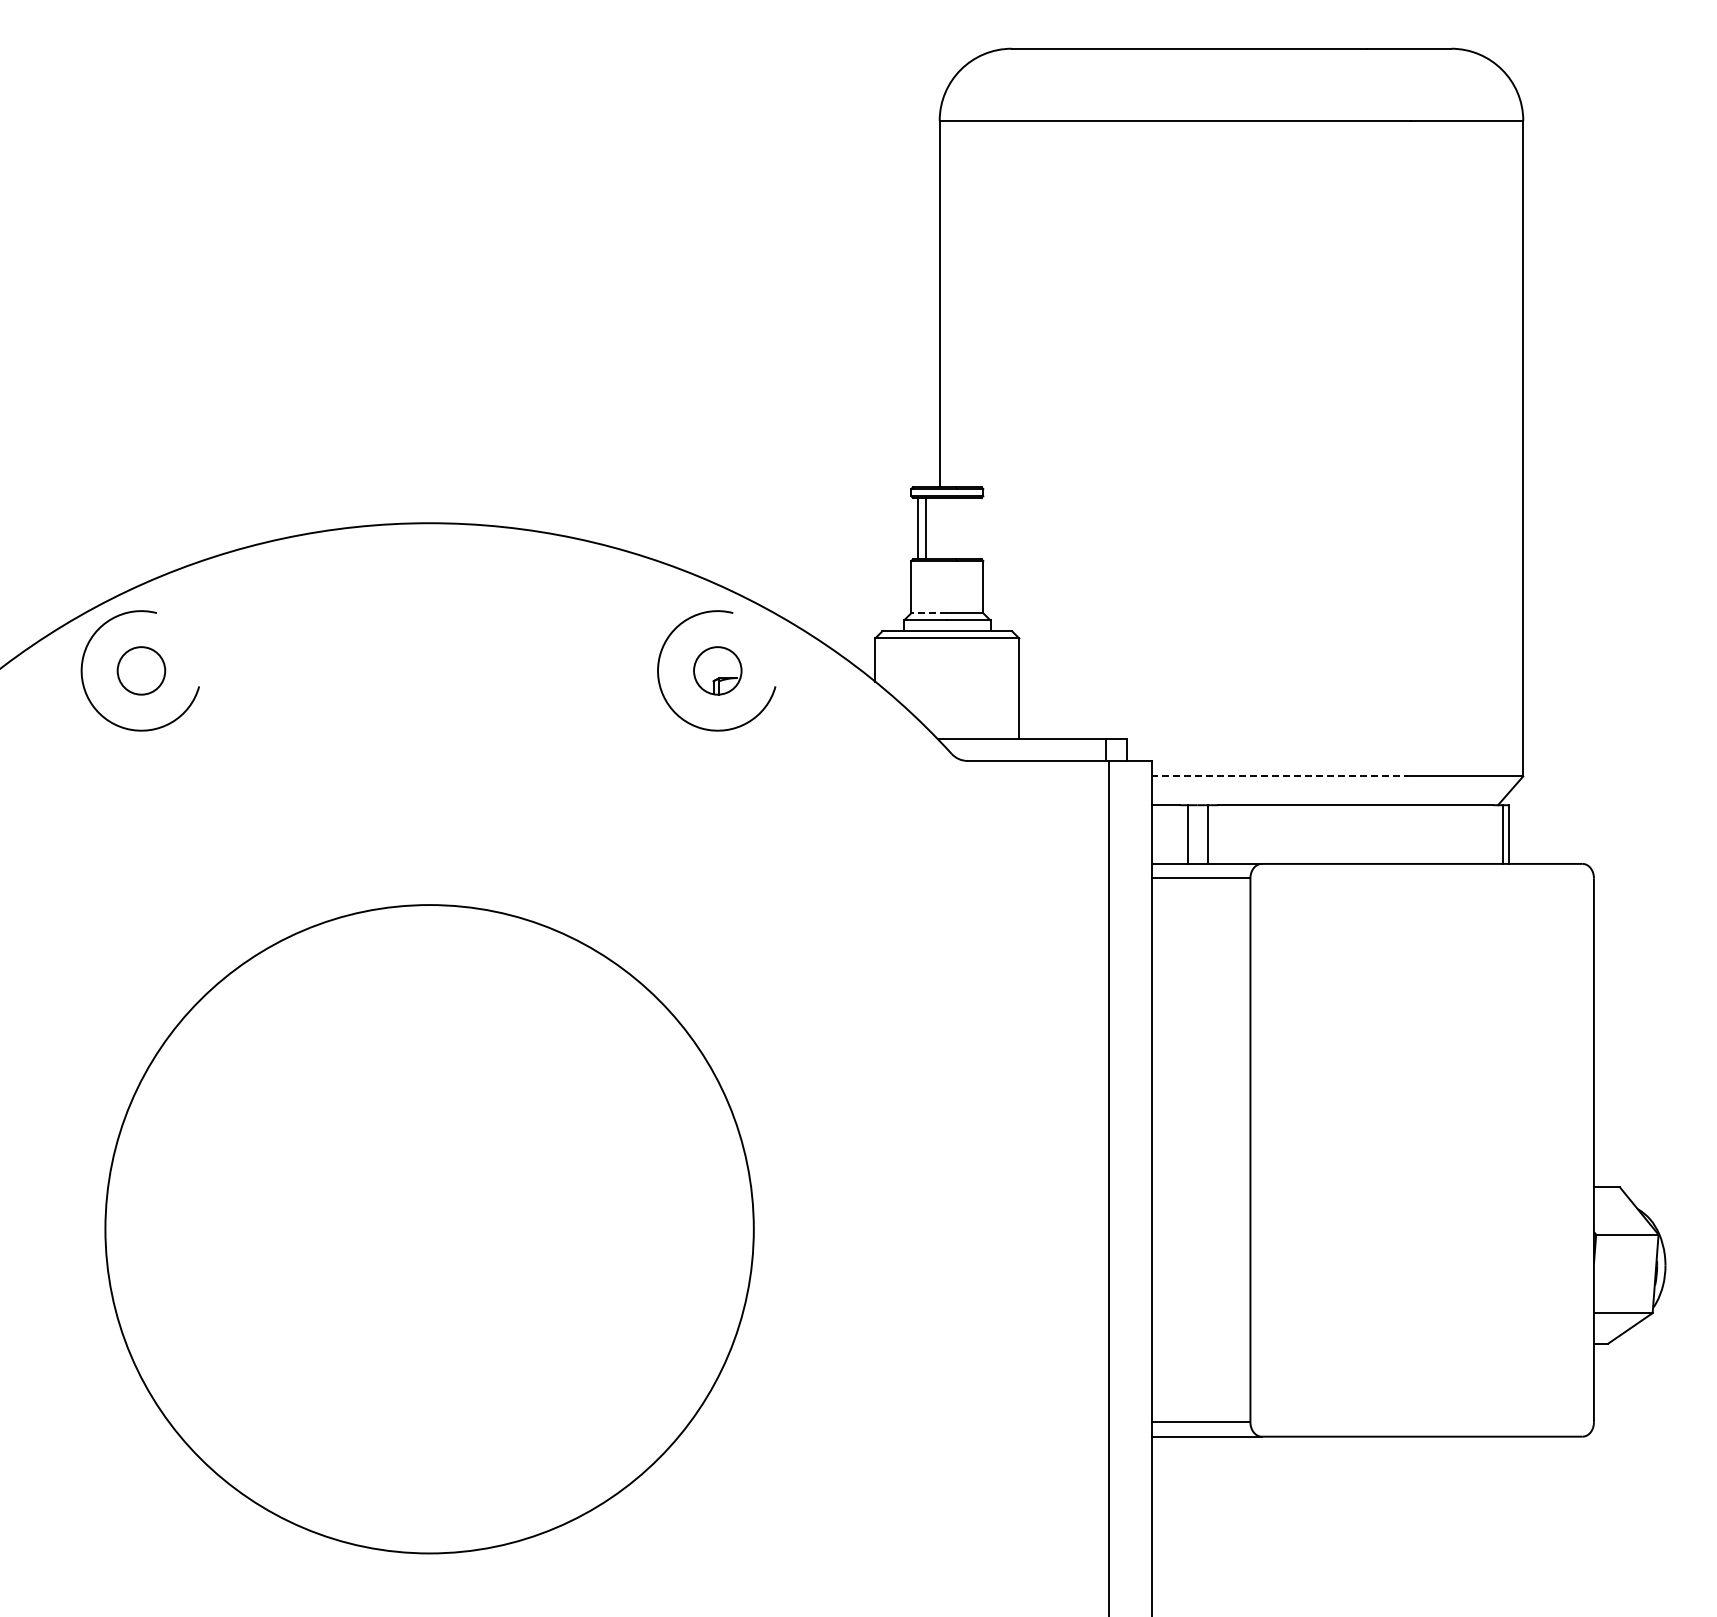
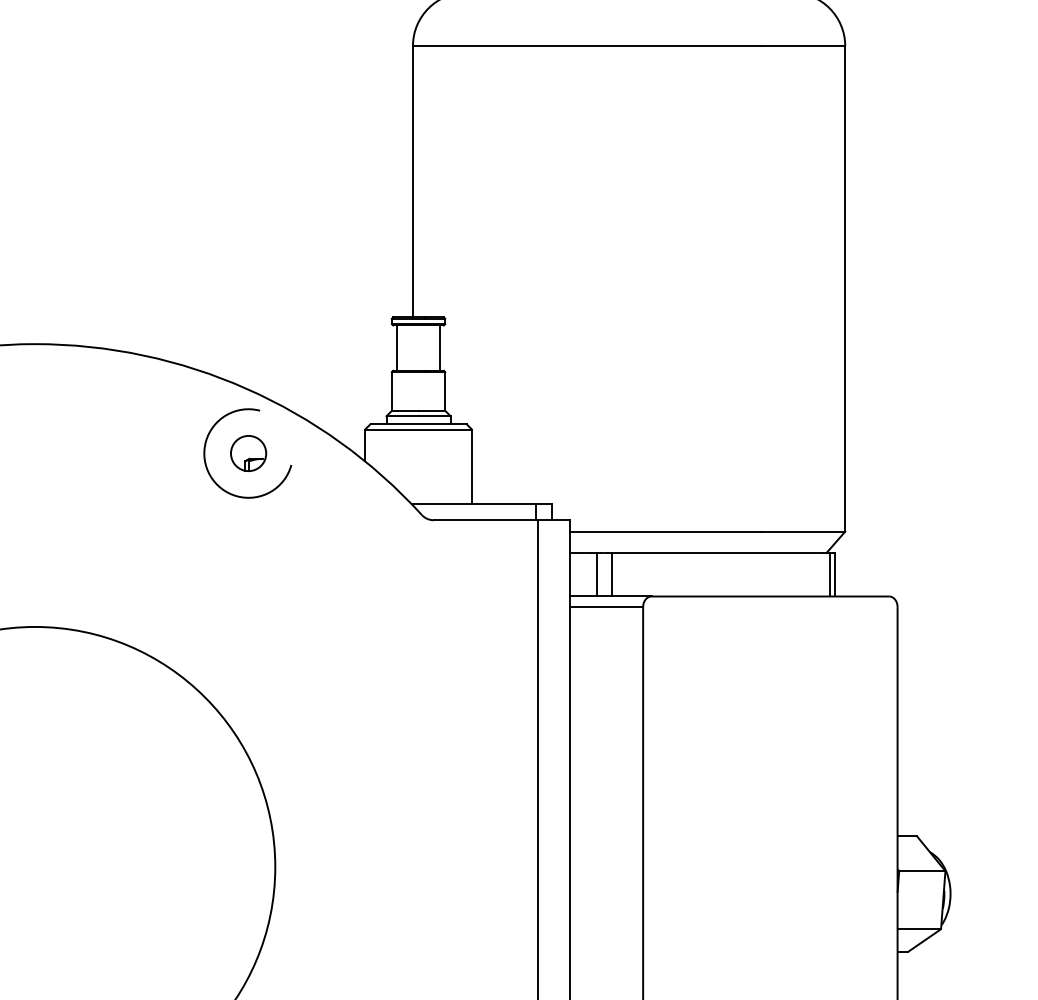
line: (926, 528) -> (440, 348), moved
line: (928, 613) -> (404, 411), dashed -> solid
line: (1281, 776) -> (666, 531), dashed -> solid

